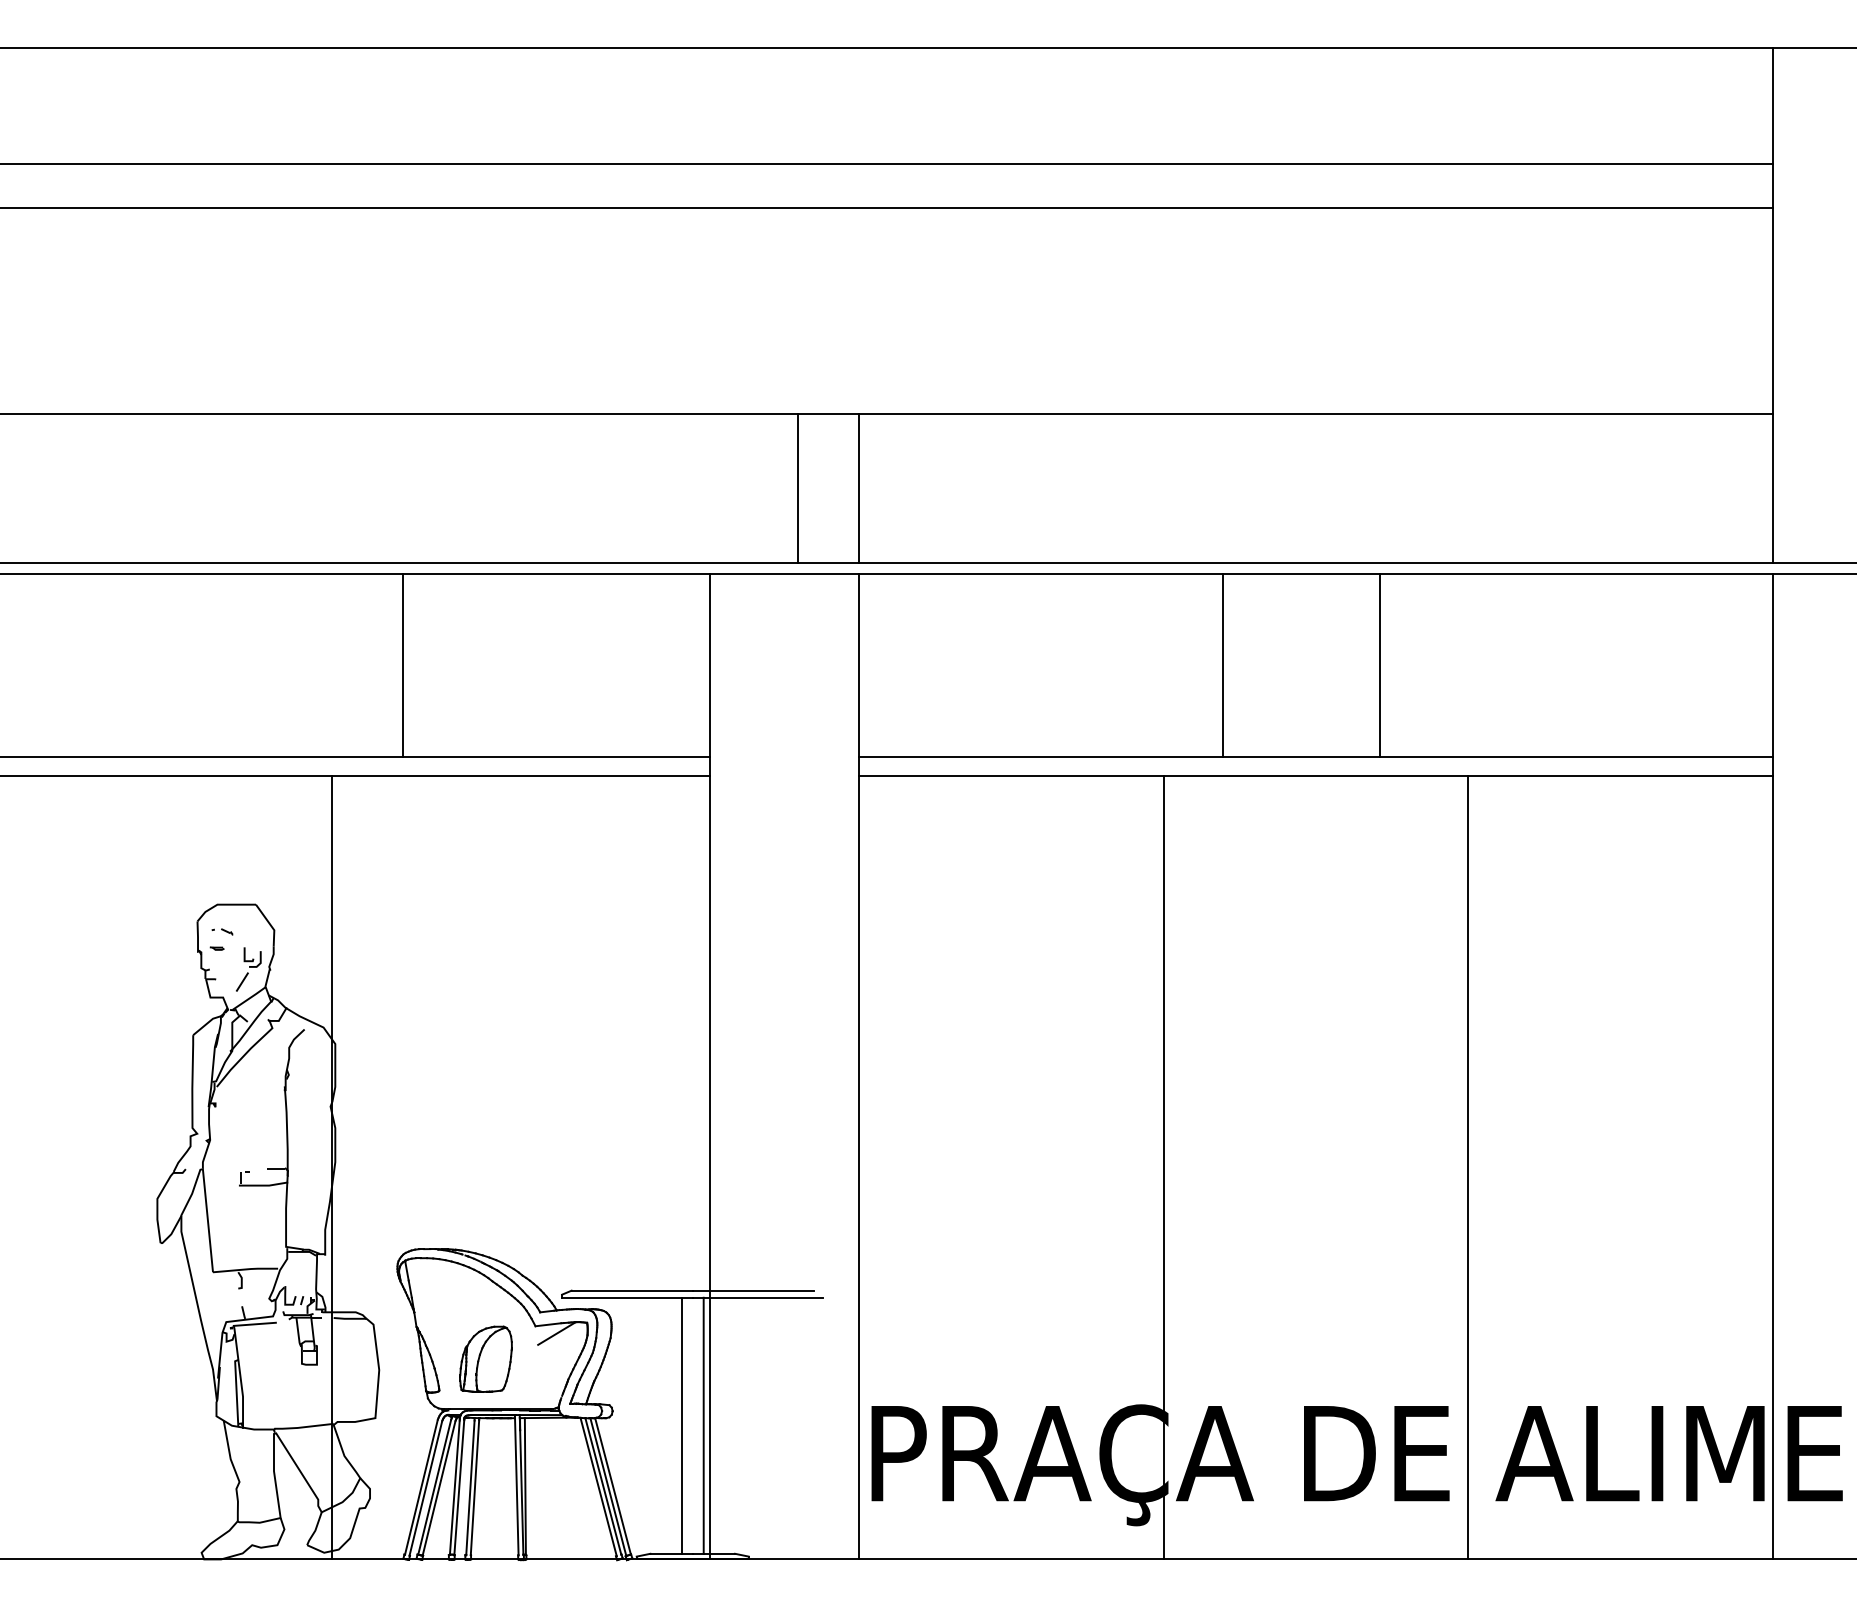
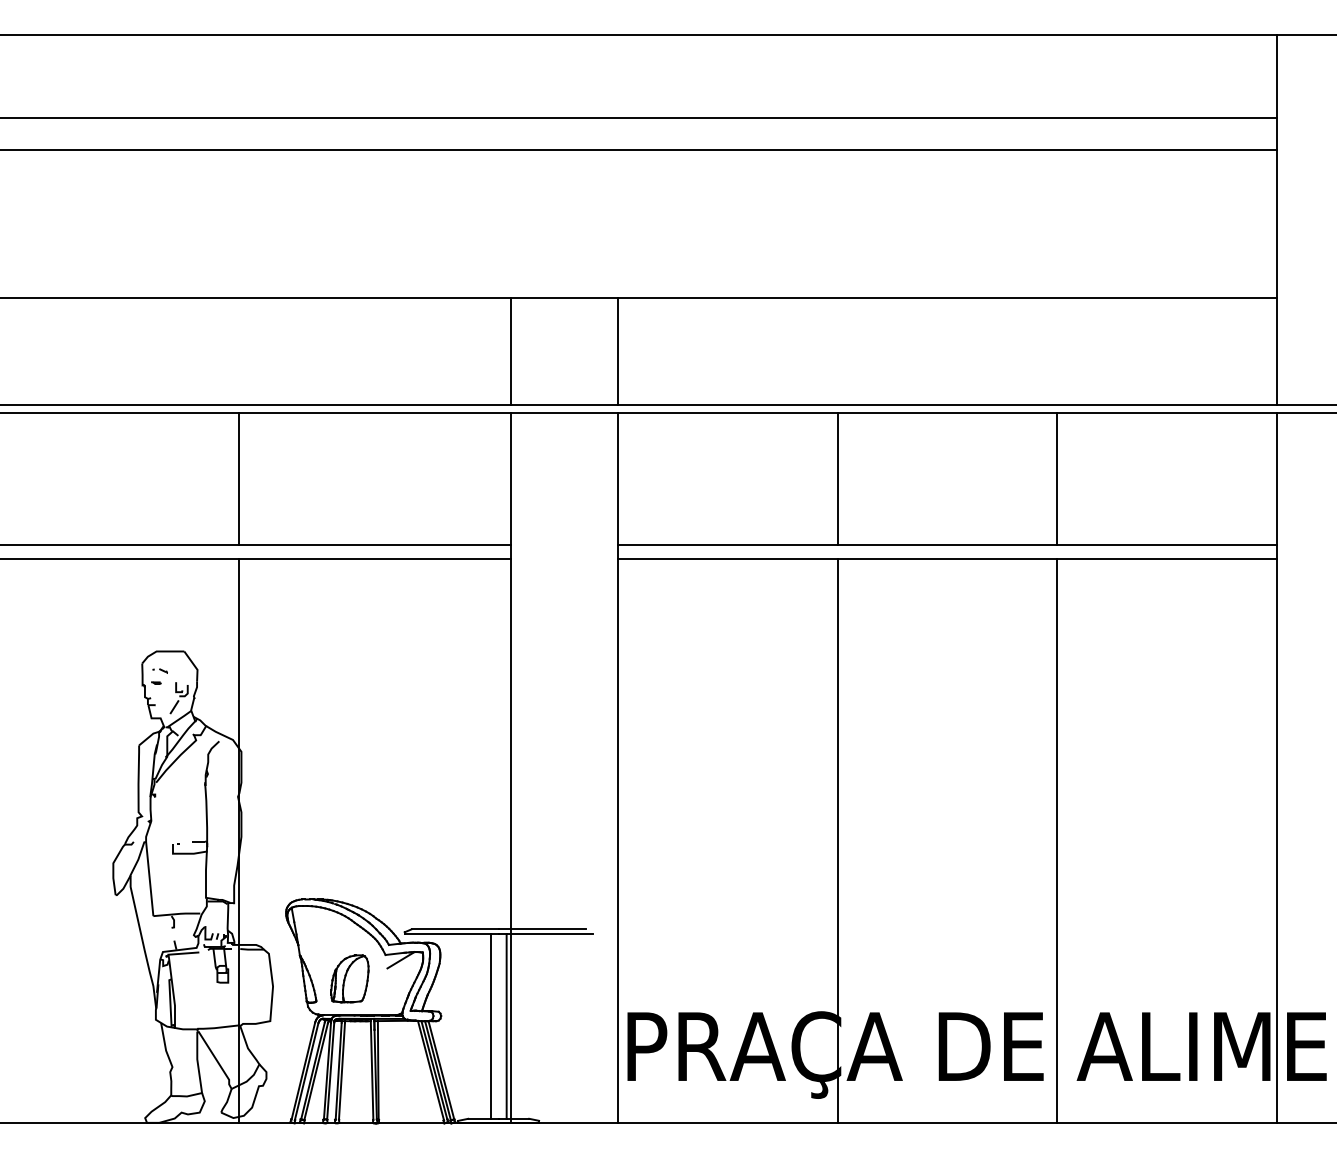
line: (797, 488) -> (510, 351), moved
line: (402, 665) -> (238, 479), moved
line: (1222, 665) -> (837, 479), moved
line: (1379, 665) -> (1057, 479), moved

